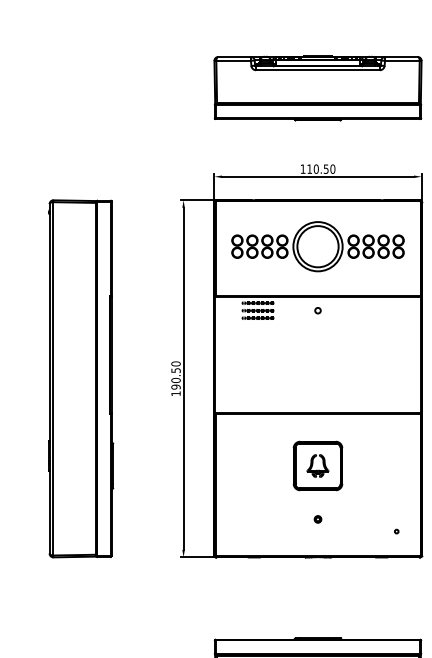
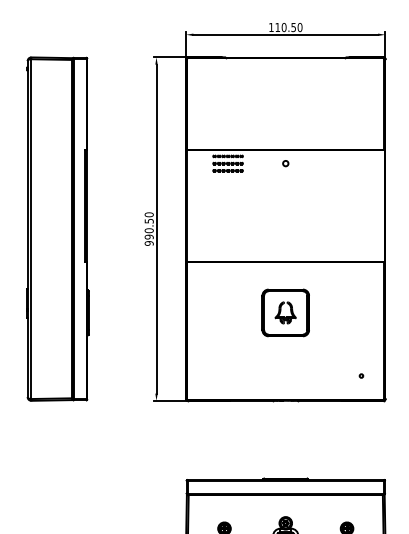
part: (317, 246) -> (285, 101), removed
text: (175, 393) -> (148, 243), 190.50 -> 990.50
part: (317, 519) -> (285, 364), removed

